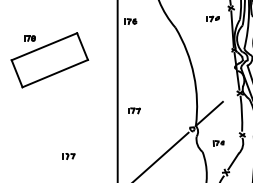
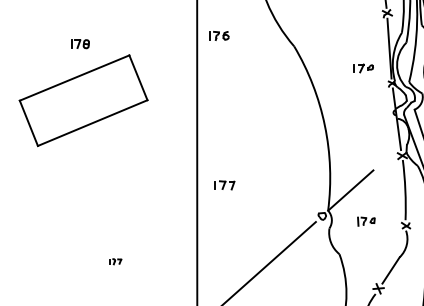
part: (212, 18) -> (362, 67), moved
part: (29, 38) -> (79, 44), moved
part: (218, 143) -> (366, 221), moved
part: (68, 156) -> (114, 261), size x0.6

